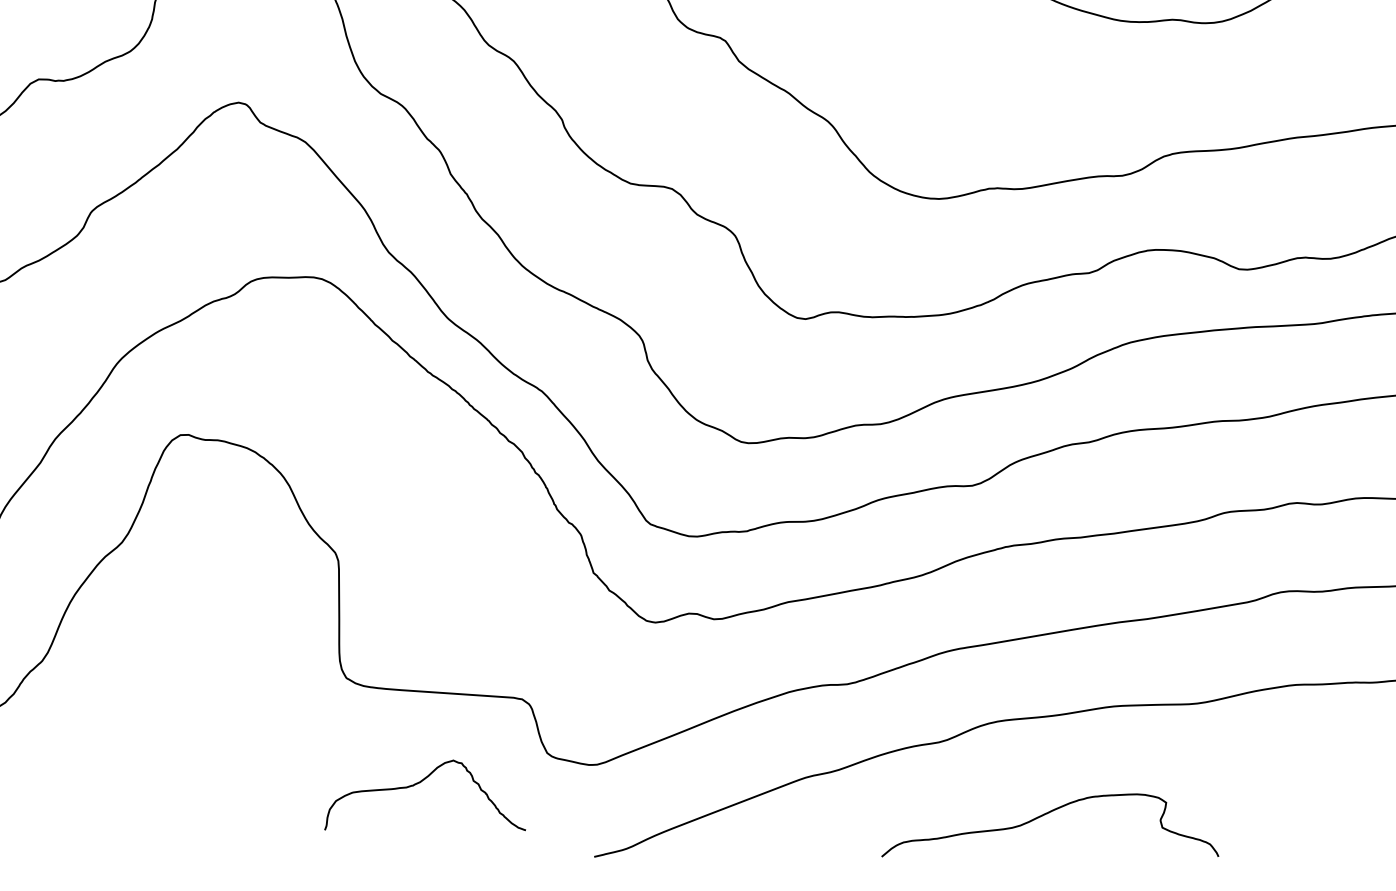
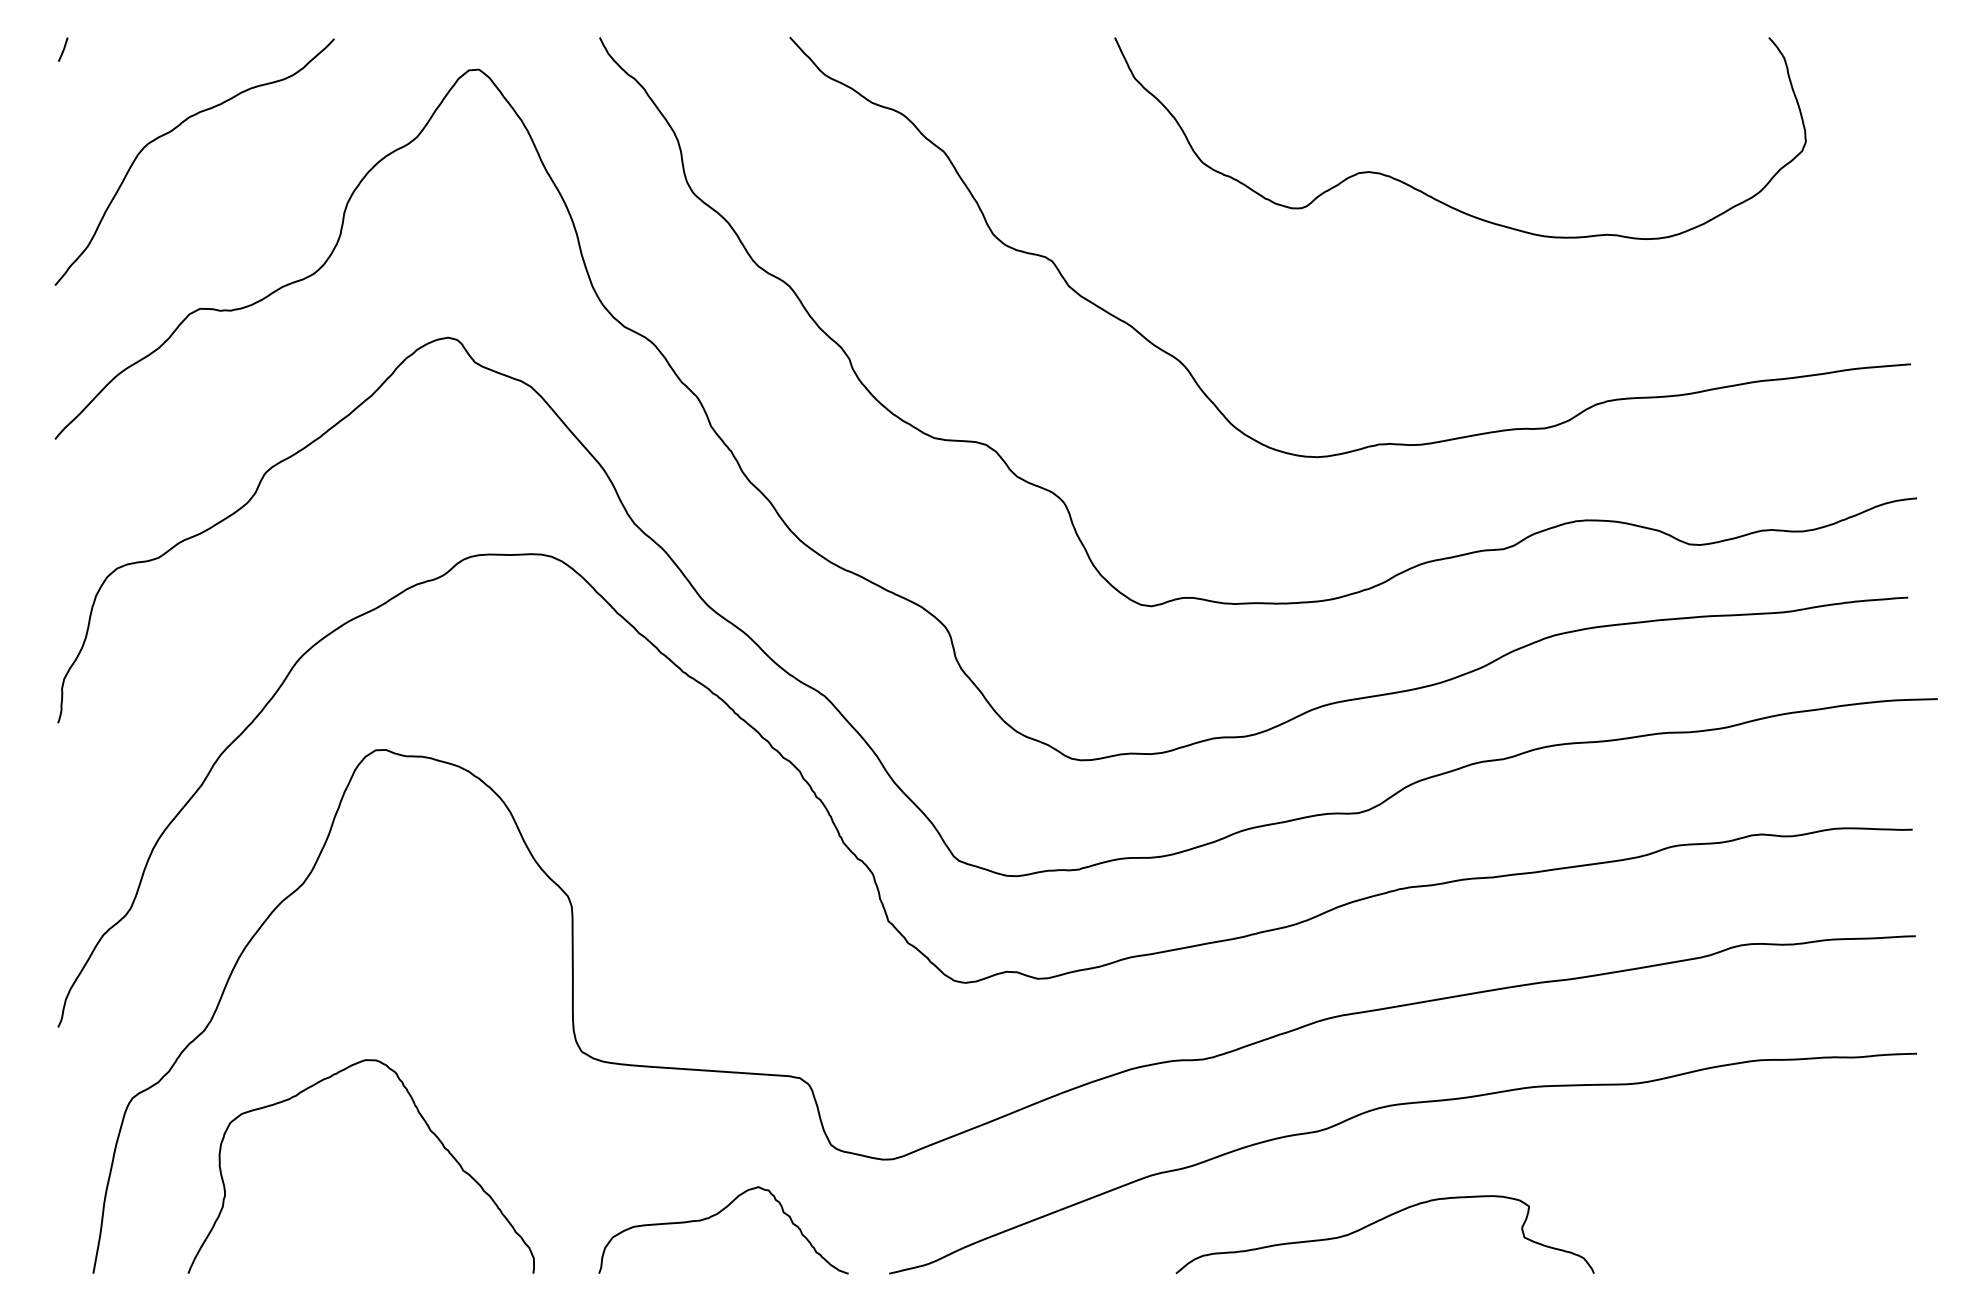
curve: (222, 739) -> (427, 1127), added
curve: (419, 783) -> (716, 1215), moved
curve: (1044, 815) -> (1377, 1222), moved

